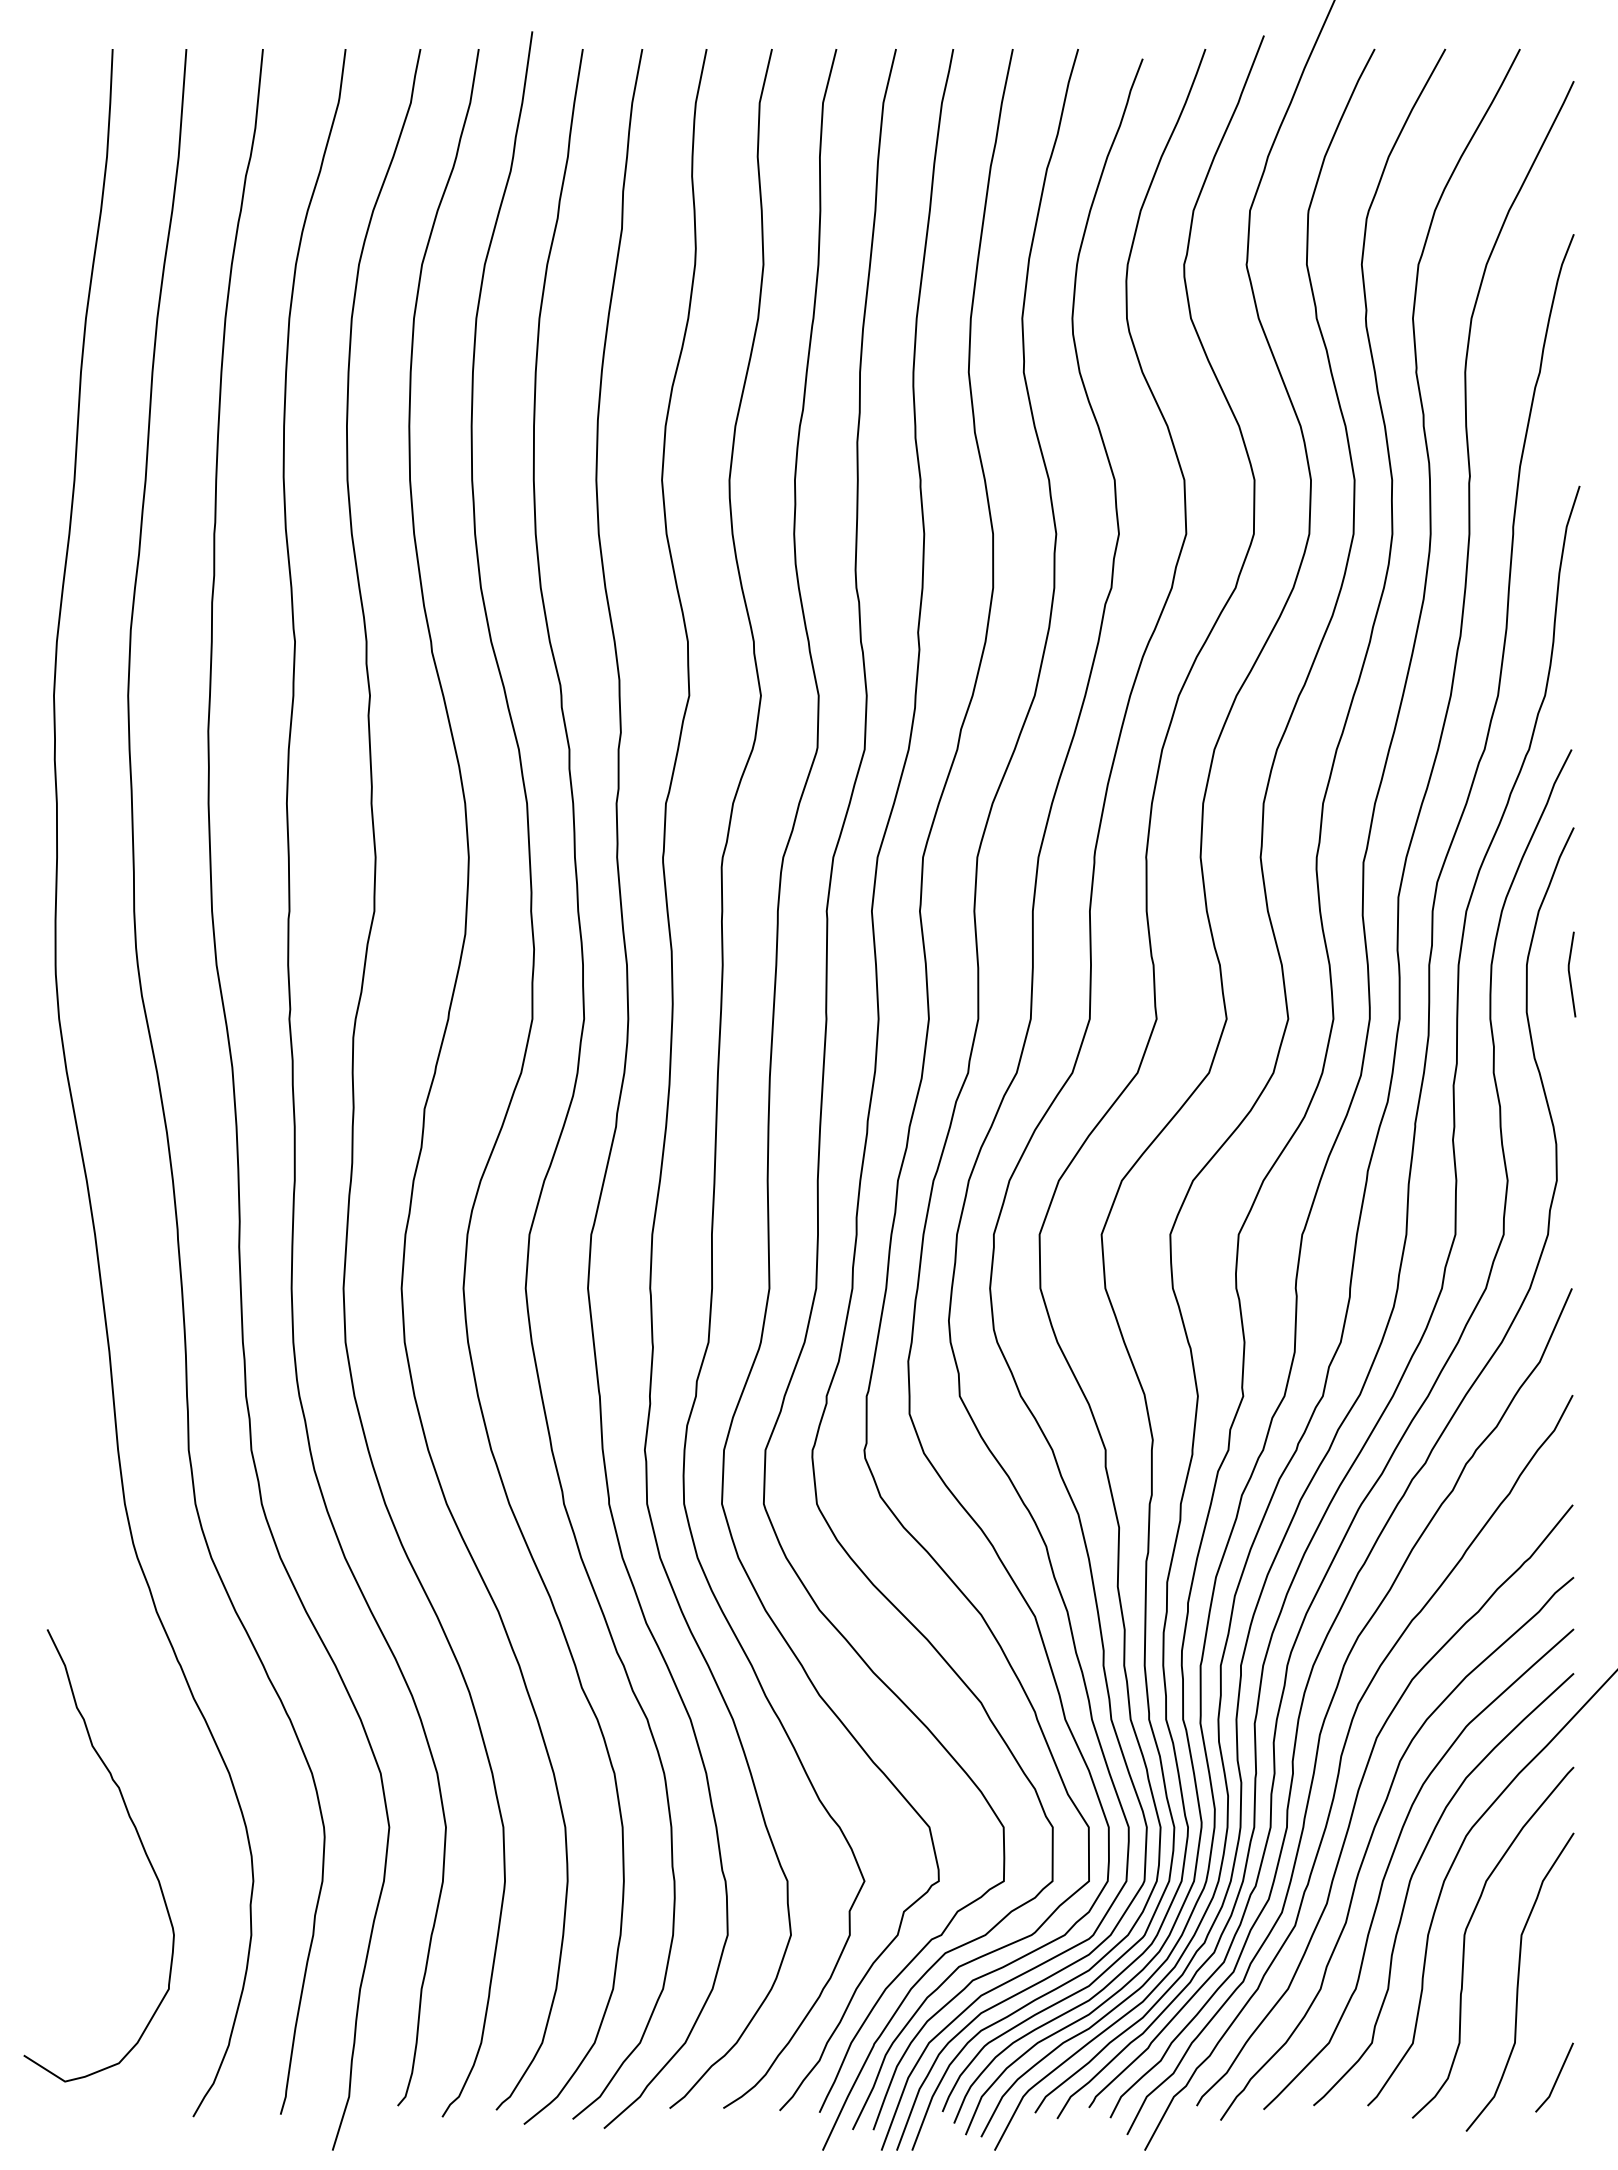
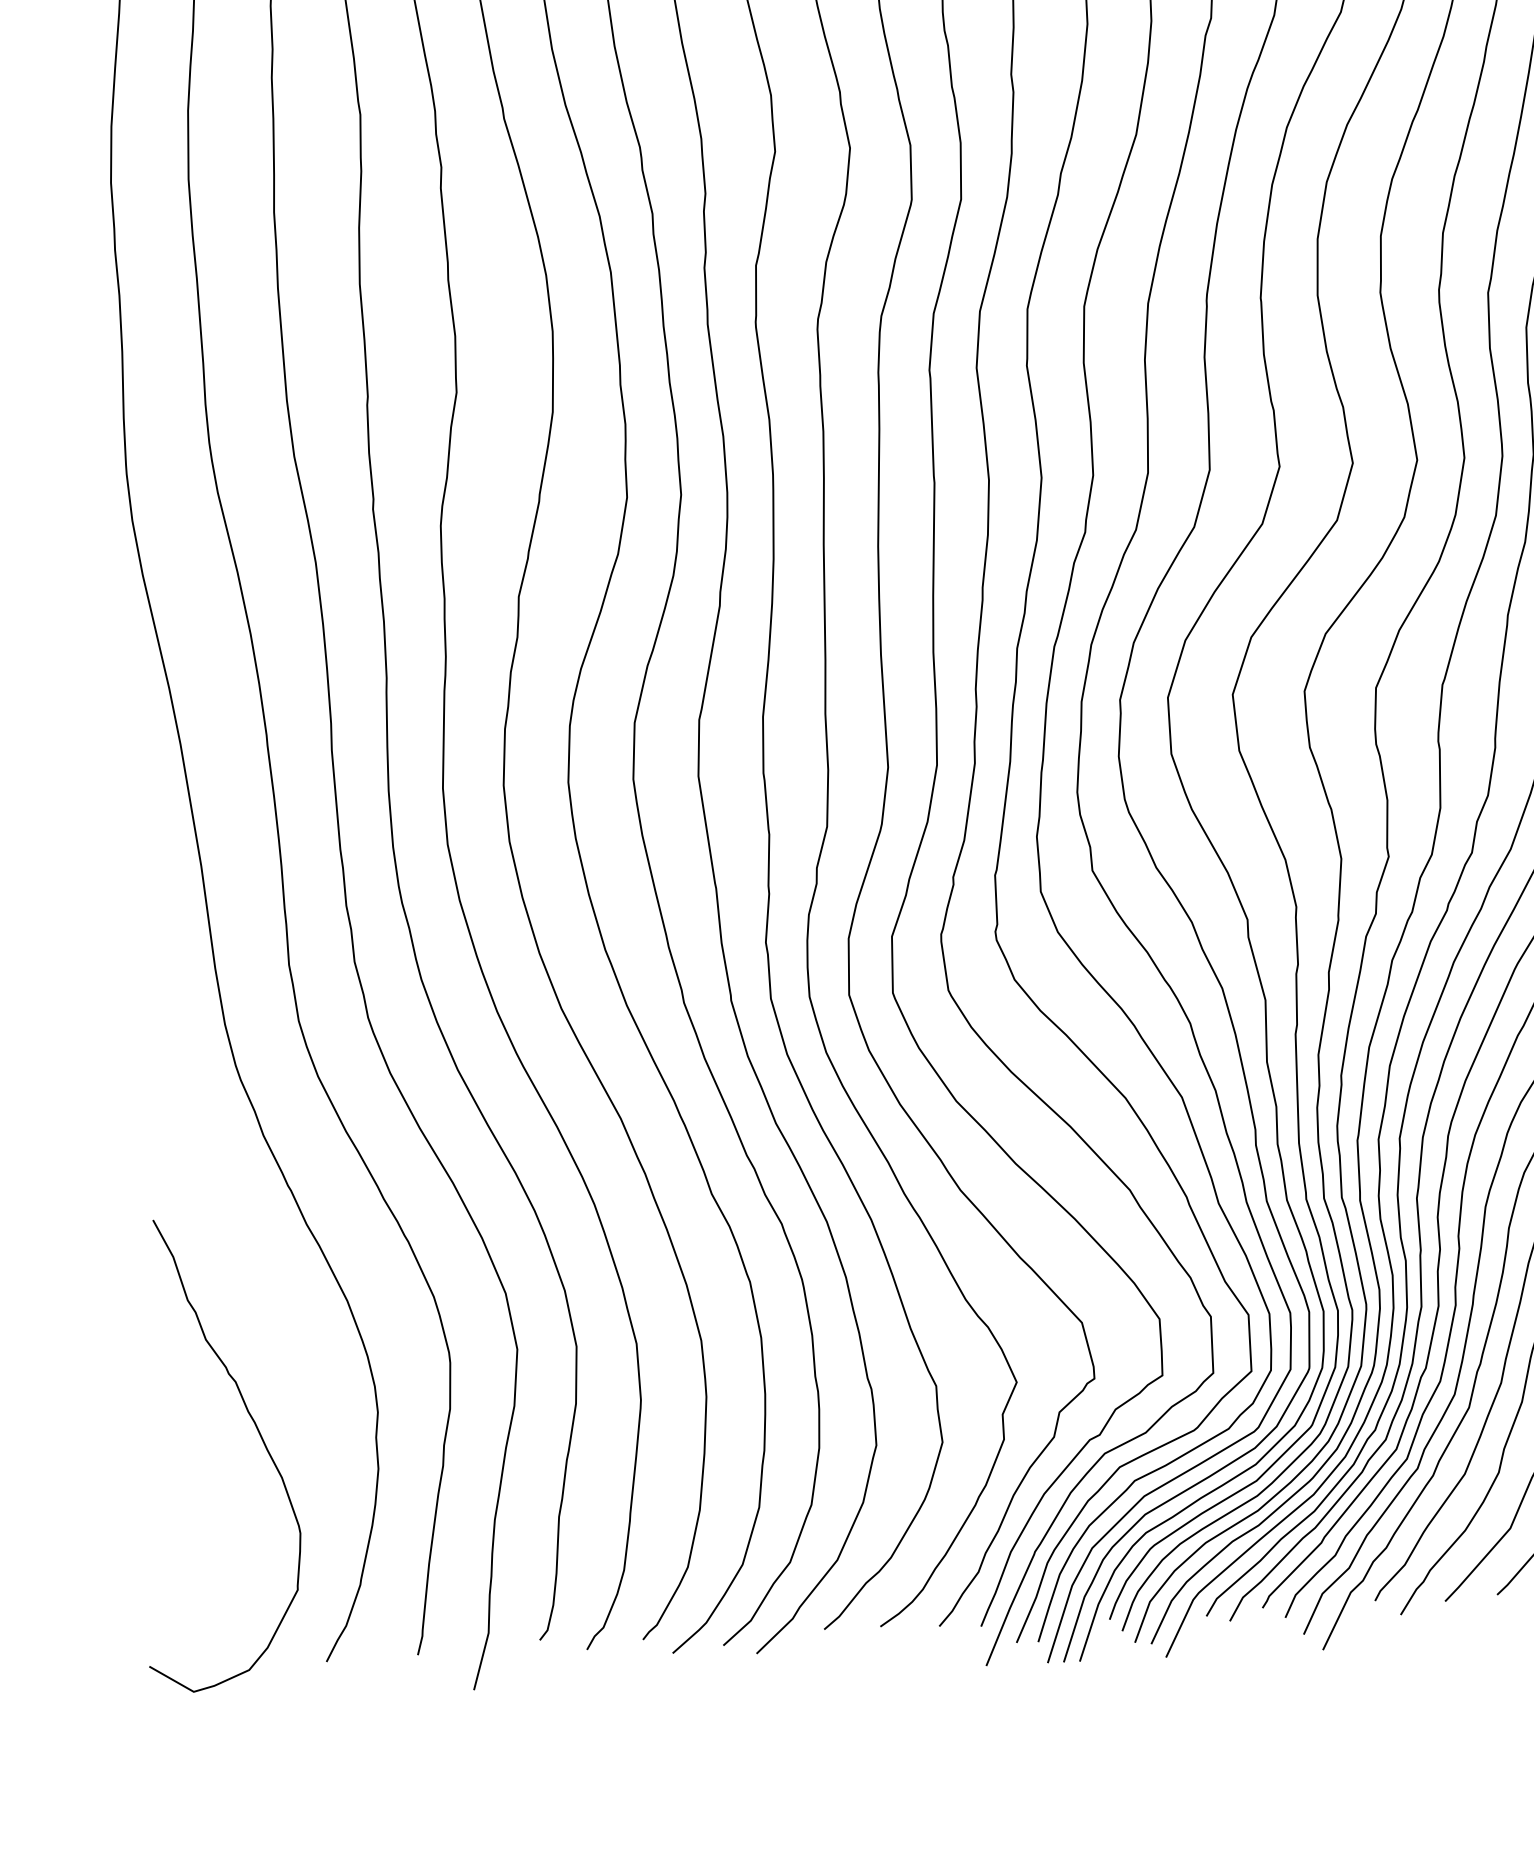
curve: (138, 1838) -> (258, 1434), moved

